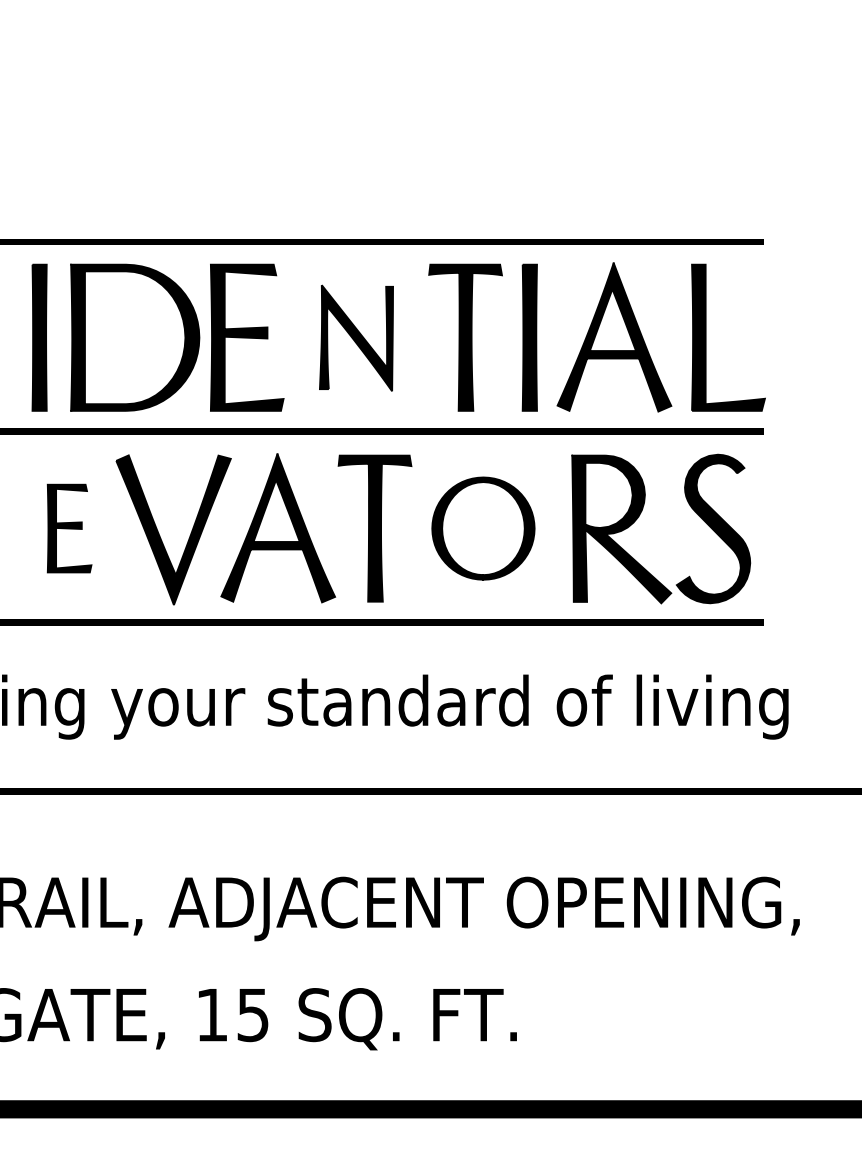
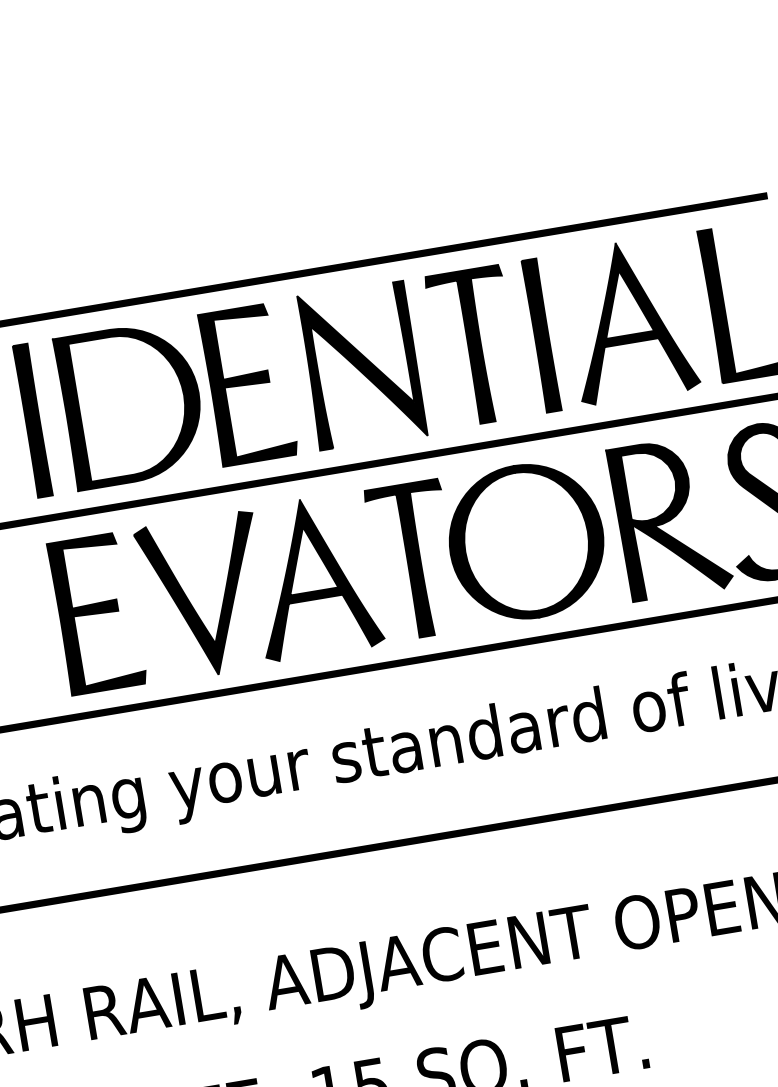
part: (356, 338) -> (361, 366), size x1.43
part: (69, 528) -> (96, 613), size x1.67
part: (483, 528) -> (526, 541), size x1.43

